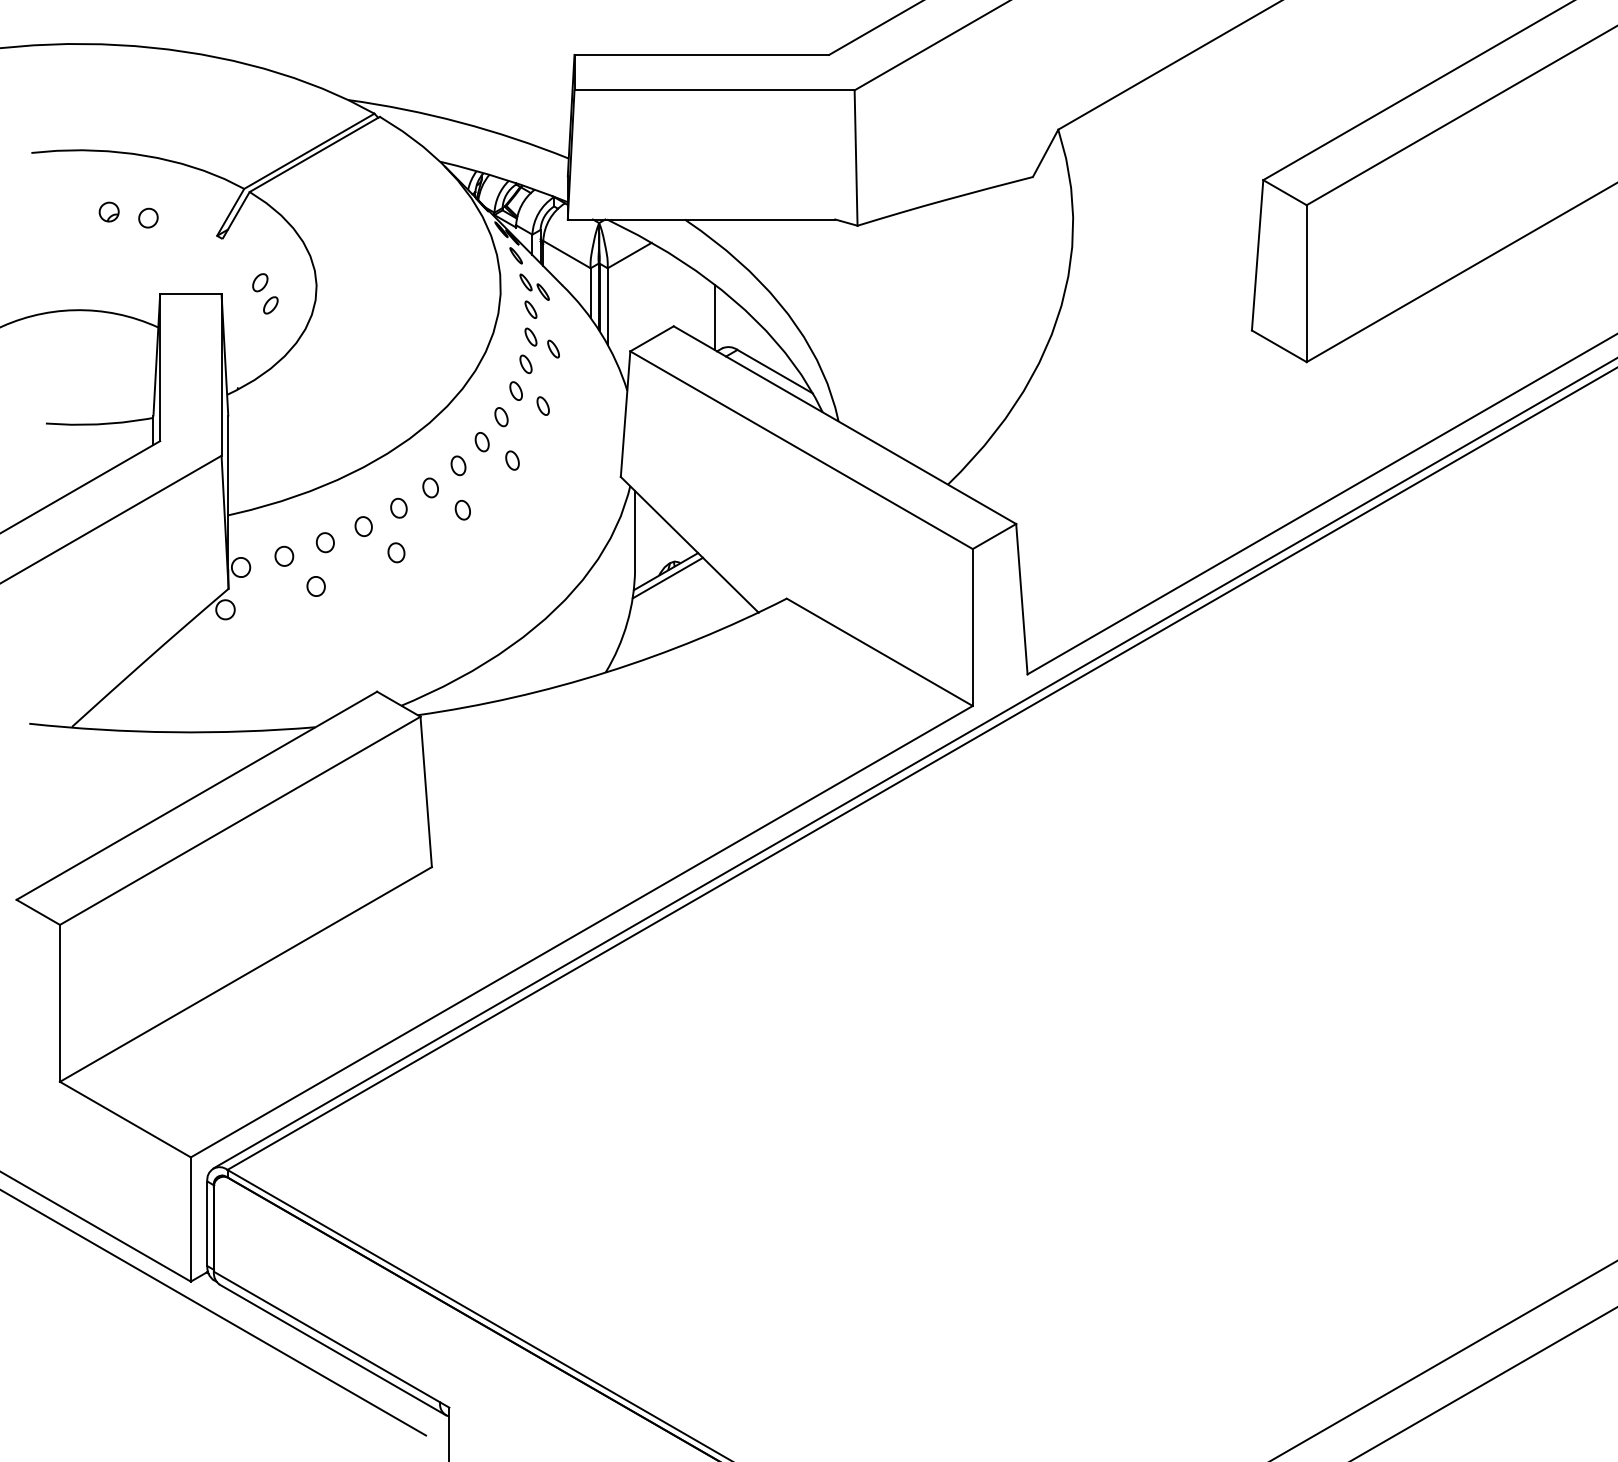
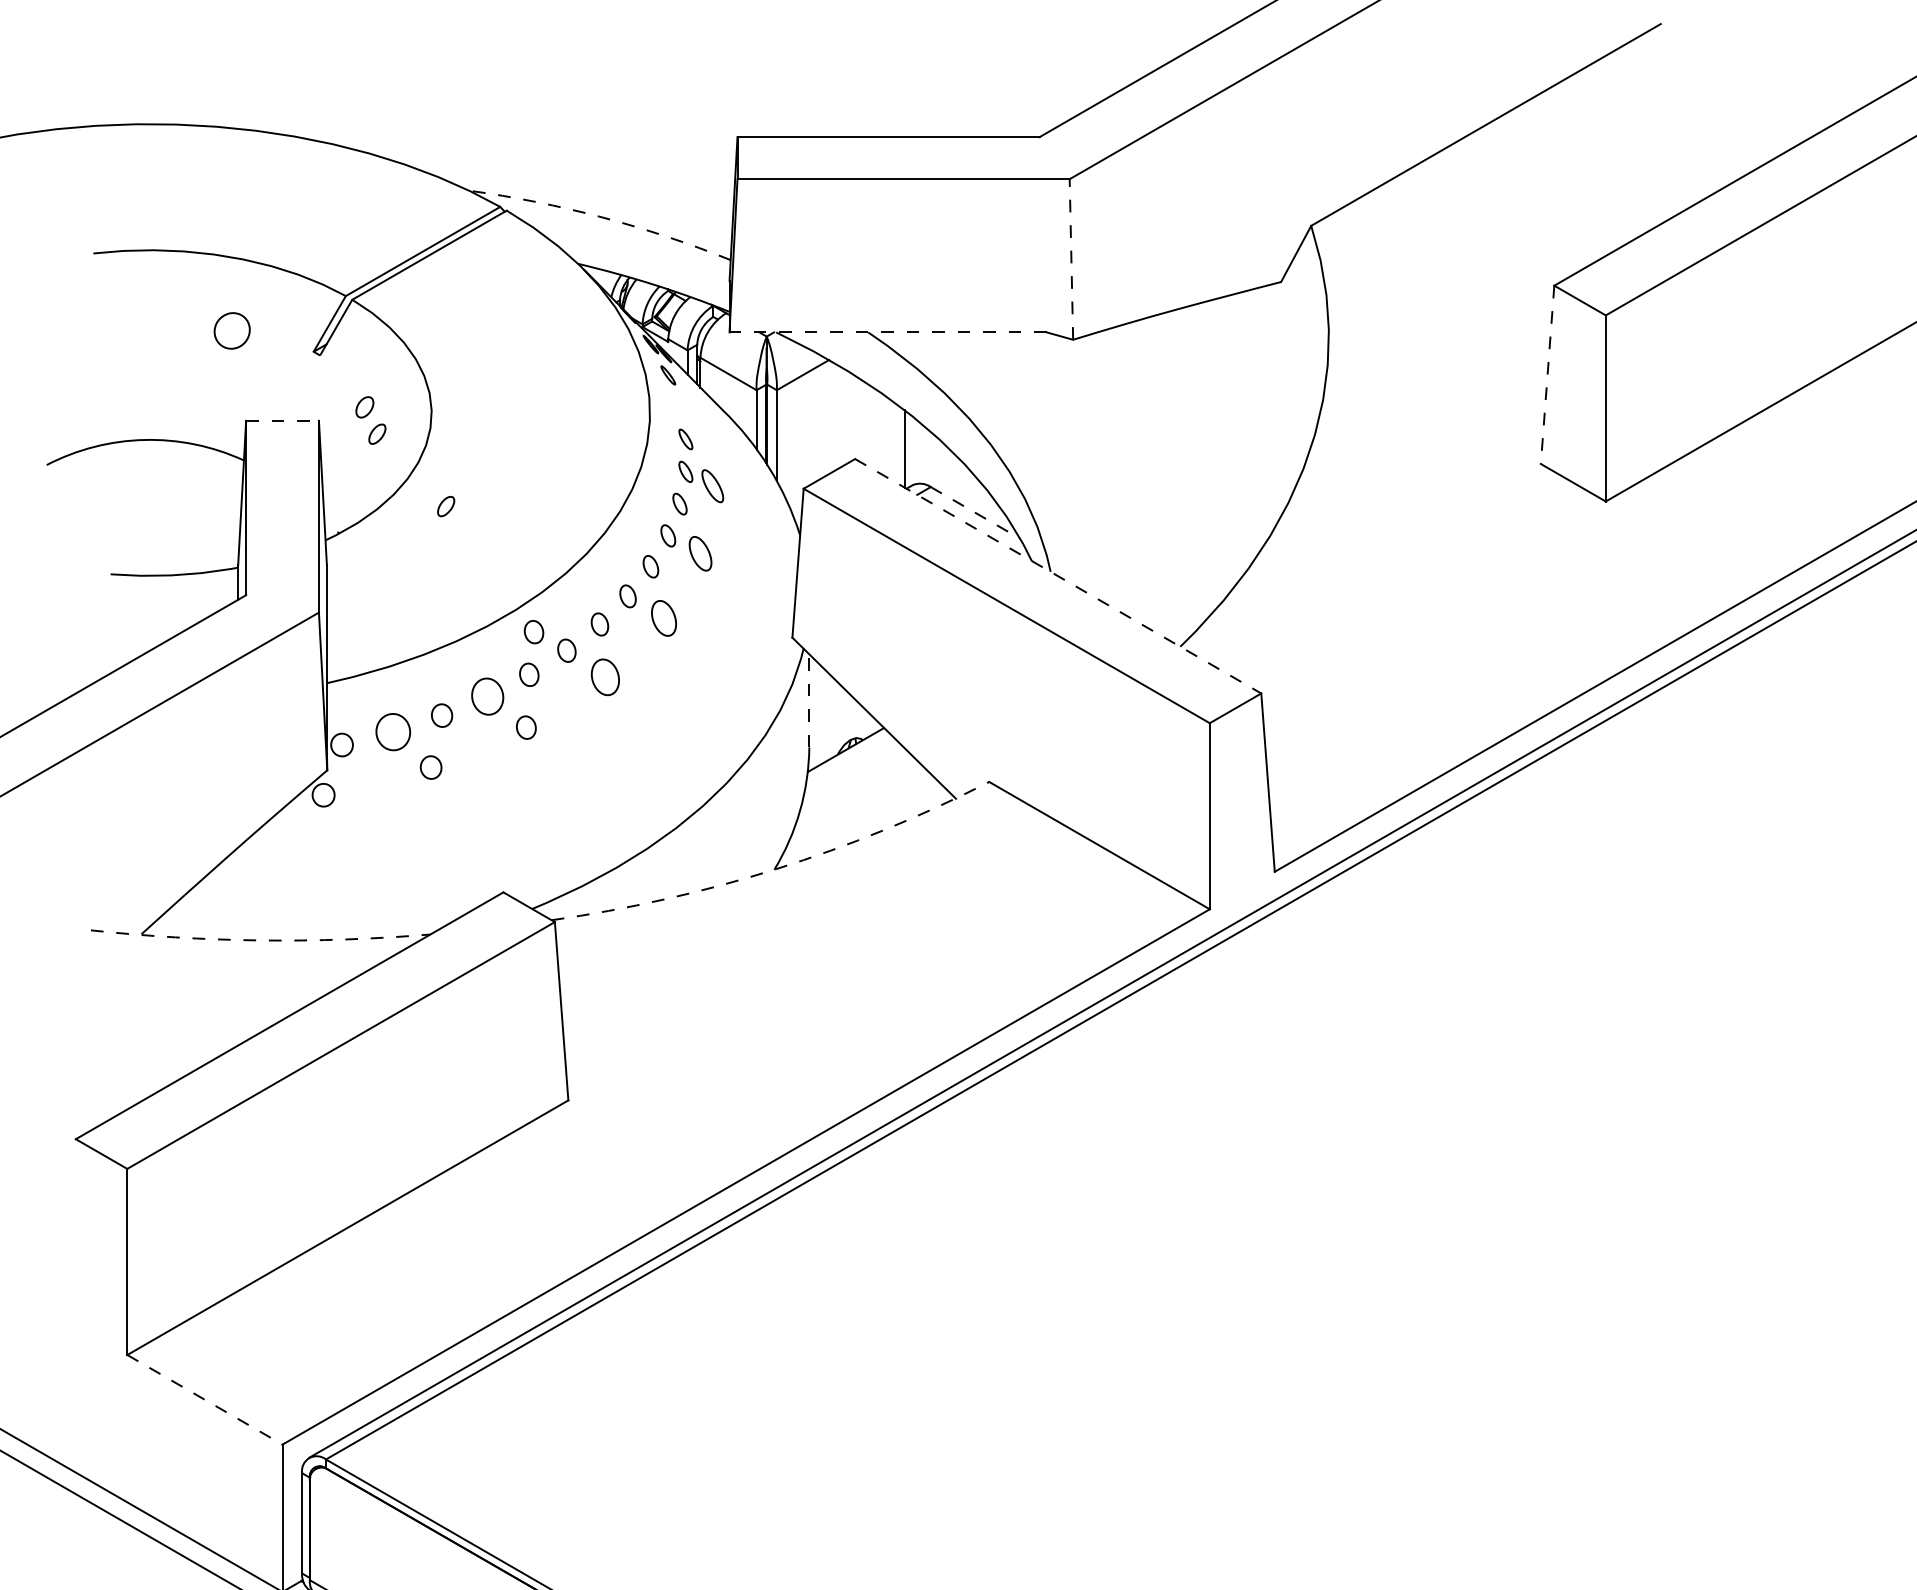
arc: (460, 122) -> (602, 217), solid -> dashed
line: (856, 158) -> (1071, 260), solid -> dashed
part: (108, 211) -> (184, 322), removed
part: (148, 217) -> (232, 329), size x1.6
line: (701, 219) -> (888, 332), solid -> dashed
line: (1257, 255) -> (1547, 375), solid -> dashed
part: (534, 286) -> (690, 411), removed
line: (190, 294) -> (282, 421), solid -> dashed
part: (553, 348) -> (712, 485), size x1.6
part: (328, 366) -> (445, 506), added
line: (775, 371) -> (975, 512), solid -> dashed
part: (542, 405) -> (699, 552), size x1.6
line: (844, 425) -> (1057, 576), solid -> dashed
part: (512, 460) -> (663, 618), size x1.6
part: (402, 471) -> (533, 631), added
part: (462, 509) -> (604, 676), size x1.6
part: (363, 526) -> (487, 696), size x1.6
line: (635, 529) -> (809, 699), solid -> dashed
part: (284, 555) -> (393, 730), size x1.6
line: (667, 577) -> (847, 756), removed
arc: (607, 672) -> (776, 869), solid -> dashed
arc: (172, 732) -> (260, 940), solid -> dashed
line: (125, 1119) -> (205, 1399), solid -> dashed

